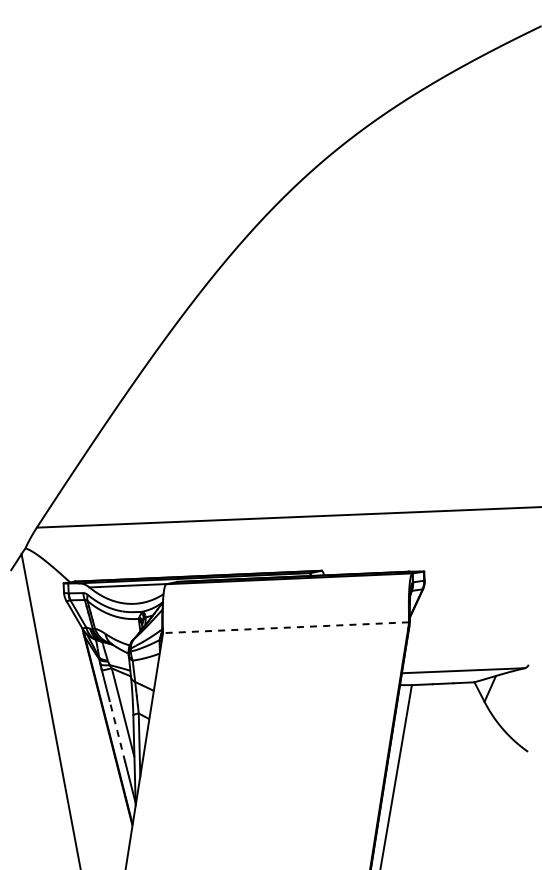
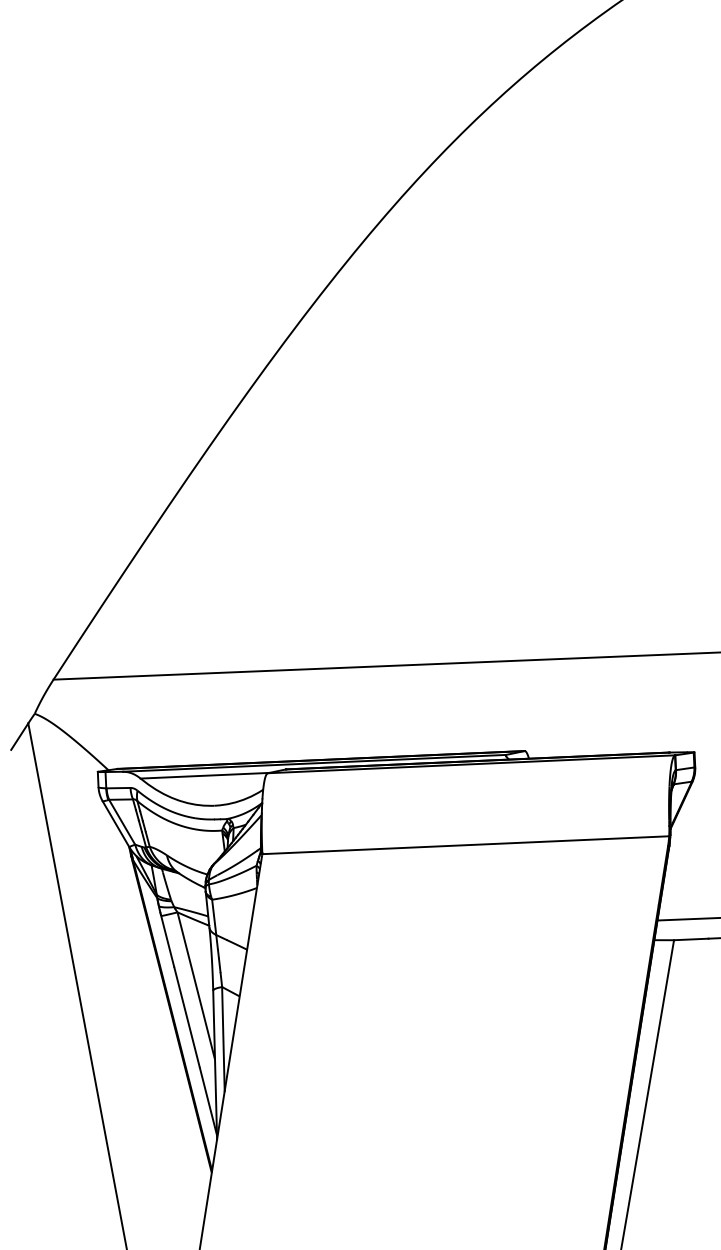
line: (285, 627) -> (464, 844), dashed -> solid
line: (117, 731) -> (186, 1016), dashed -> solid

